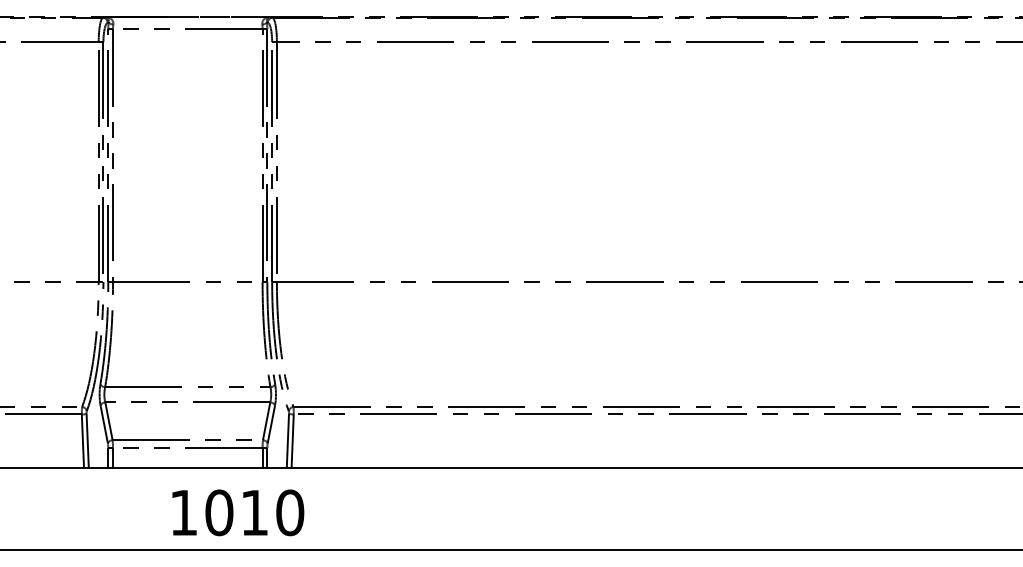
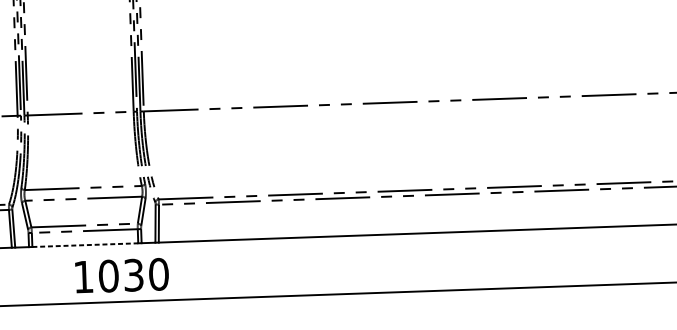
line: (187, 467) -> (85, 244), solid -> dashed
text: (254, 512) -> (133, 275), 1010 -> 1030

